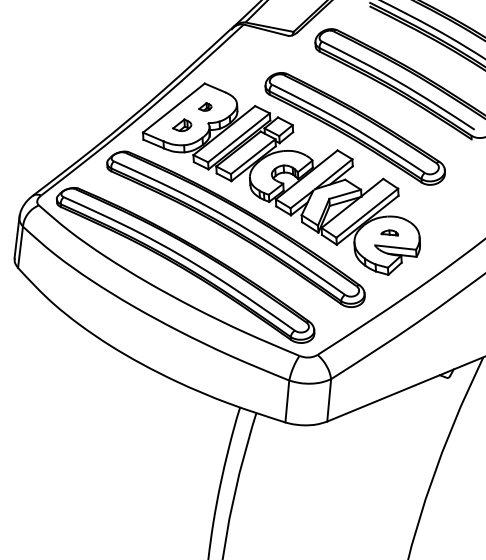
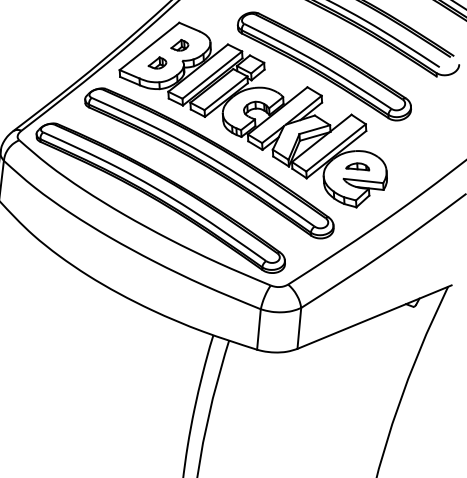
part: (205, 106) -> (180, 44), size x1.43
part: (389, 232) -> (357, 166), size x1.43

